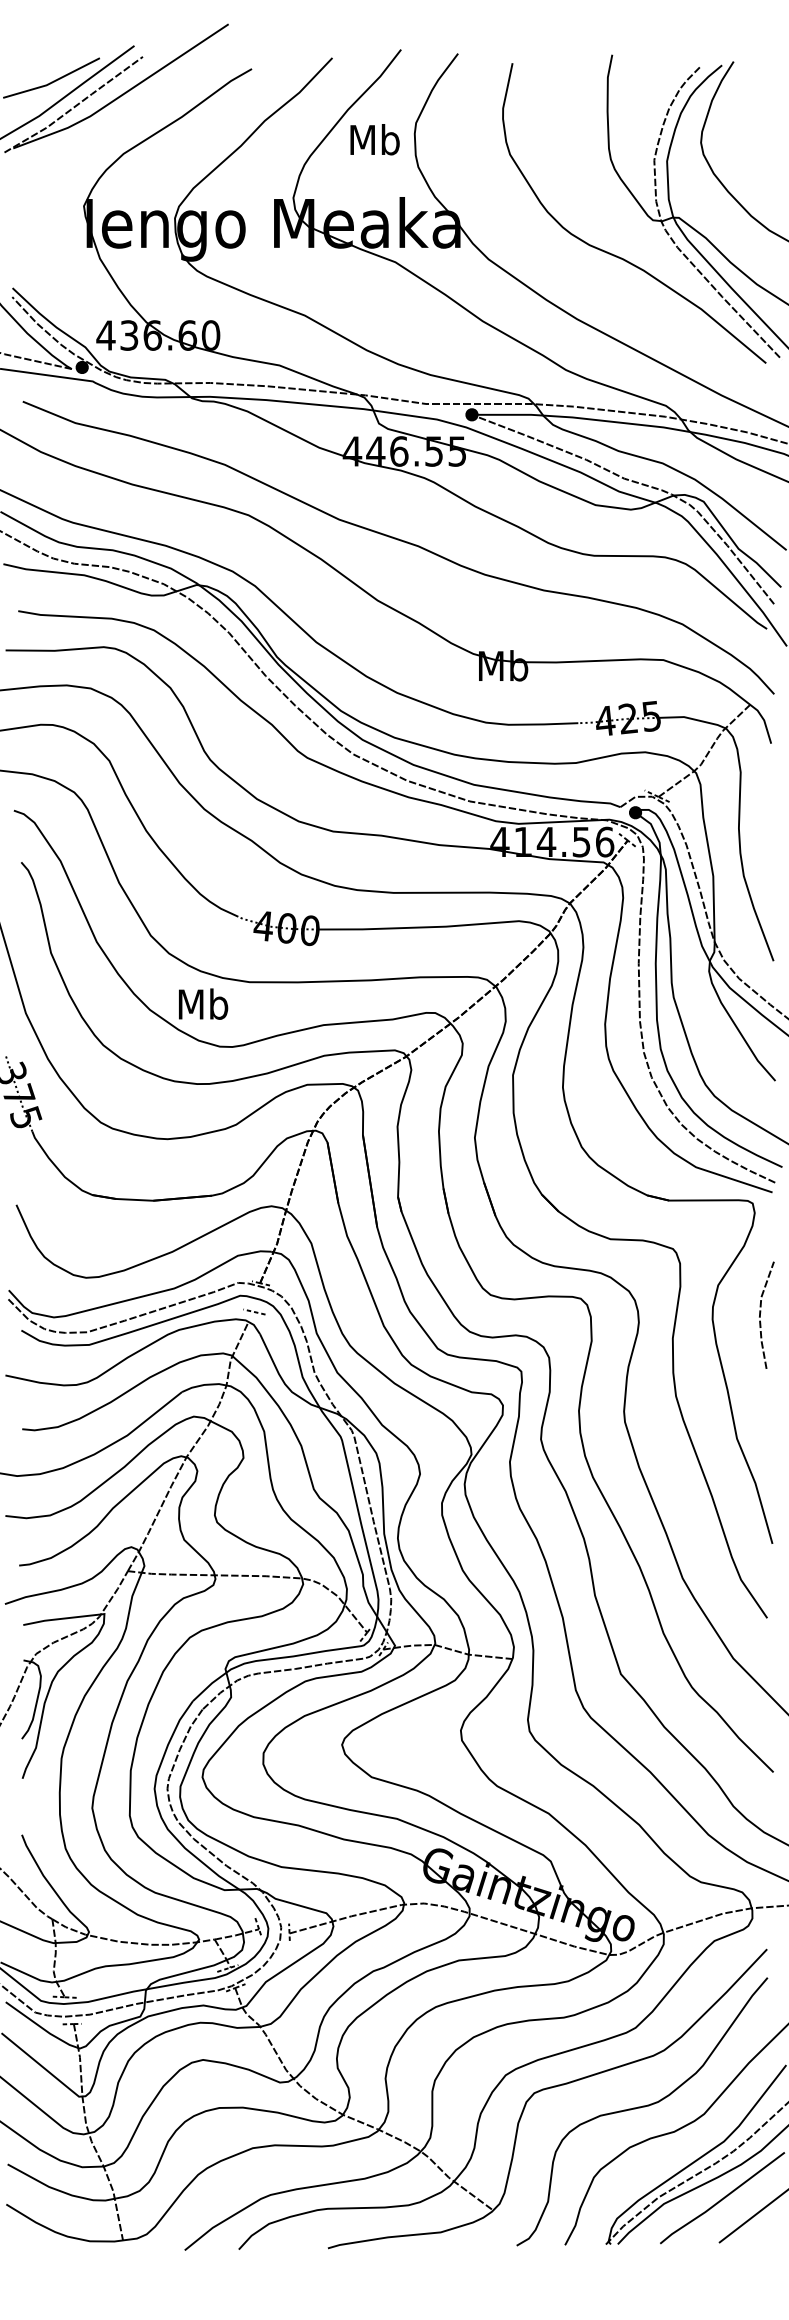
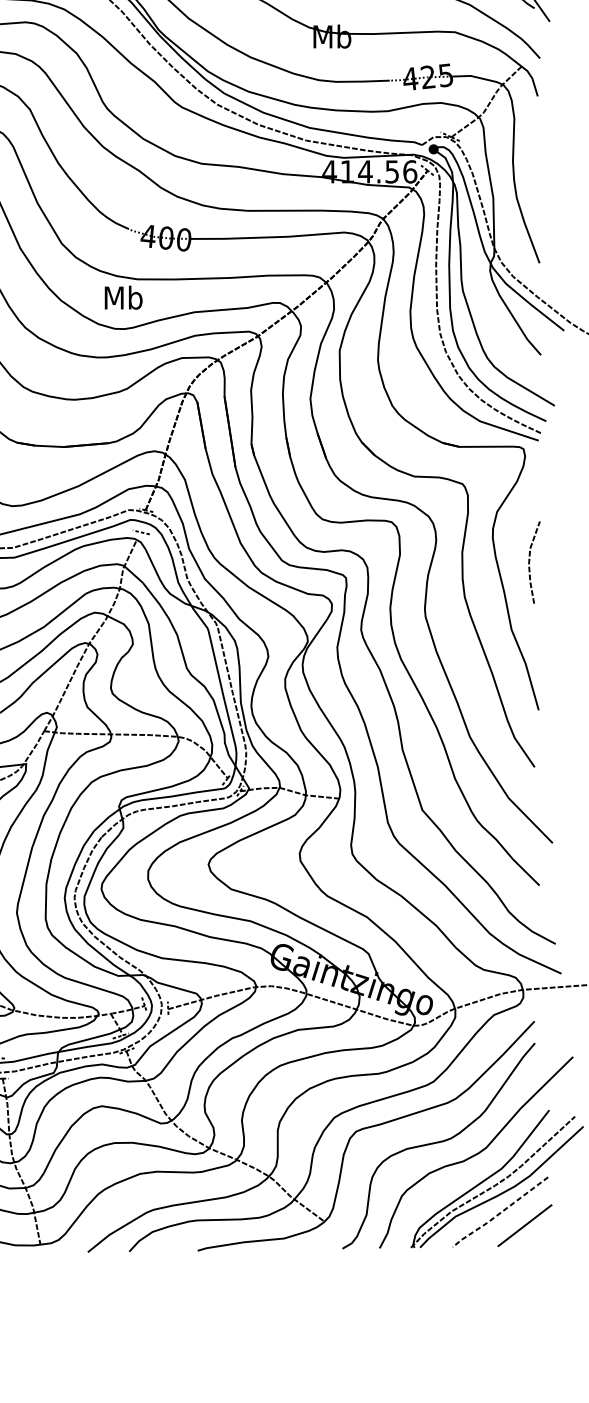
text: (203, 1003) -> (123, 297), moved
line: (761, 1312) -> (530, 560), moved
line: (722, 2199) -> (500, 1213), solid -> dashed

